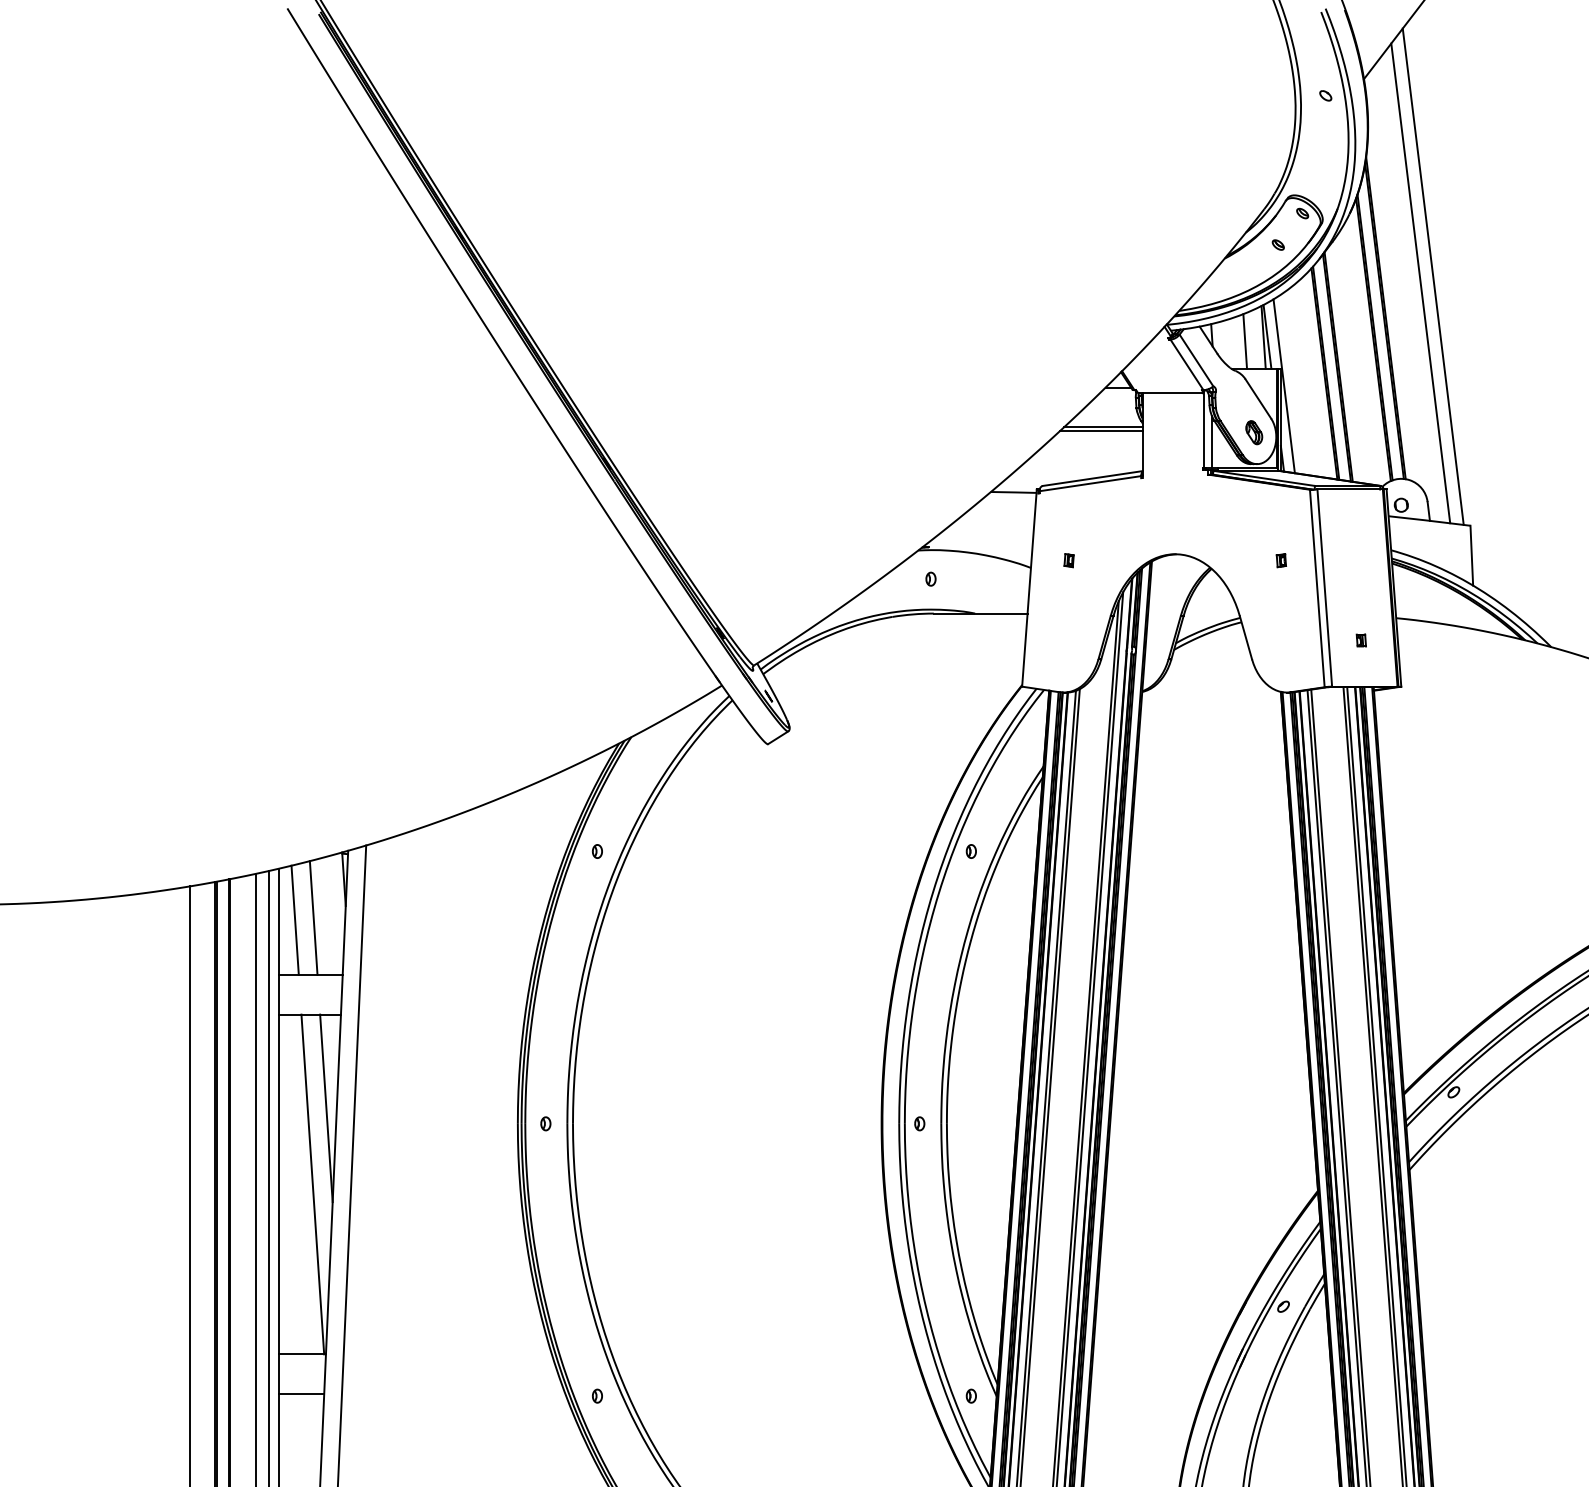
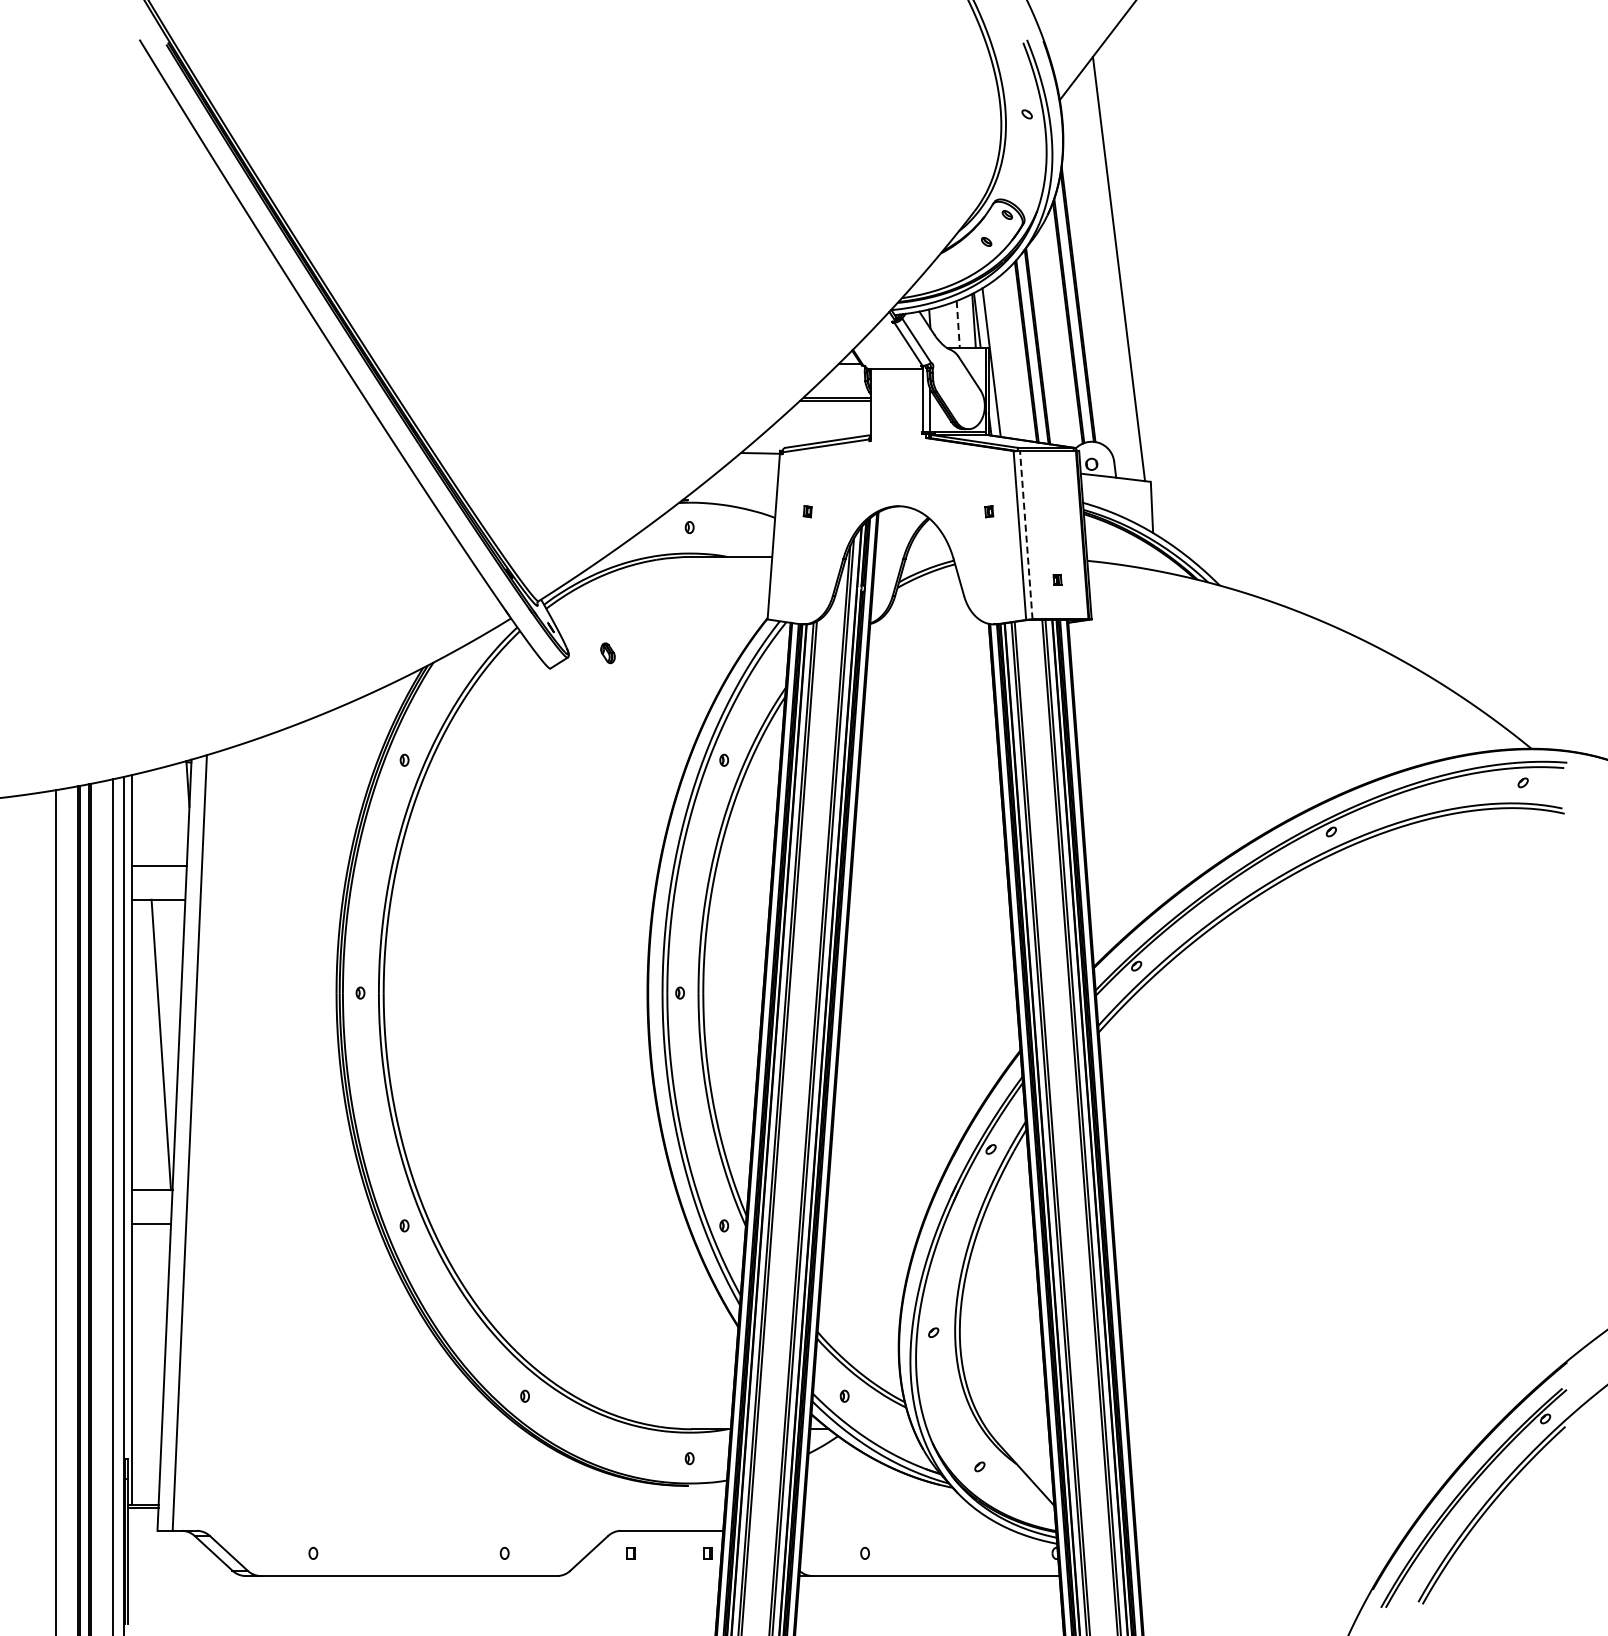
line: (1420, 283) -> (1108, 274), removed
line: (1245, 341) -> (958, 324), solid -> dashed
part: (1253, 432) -> (607, 653), moved
line: (1325, 588) -> (1026, 535), solid -> dashed
line: (313, 917) -> (161, 816), removed
line: (295, 919) -> (146, 818), removed
line: (325, 1107) -> (172, 979), removed

